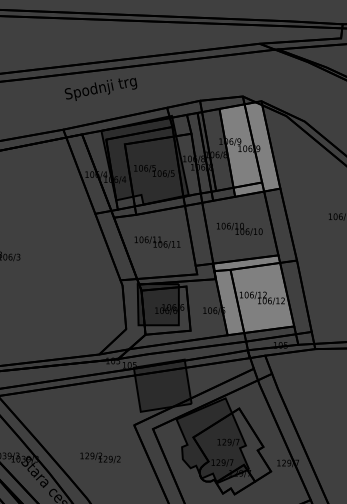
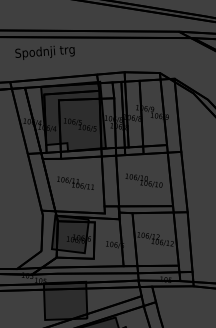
fill: (249, 148) -> (160, 116), added
fill: (253, 295) -> (148, 236), added

